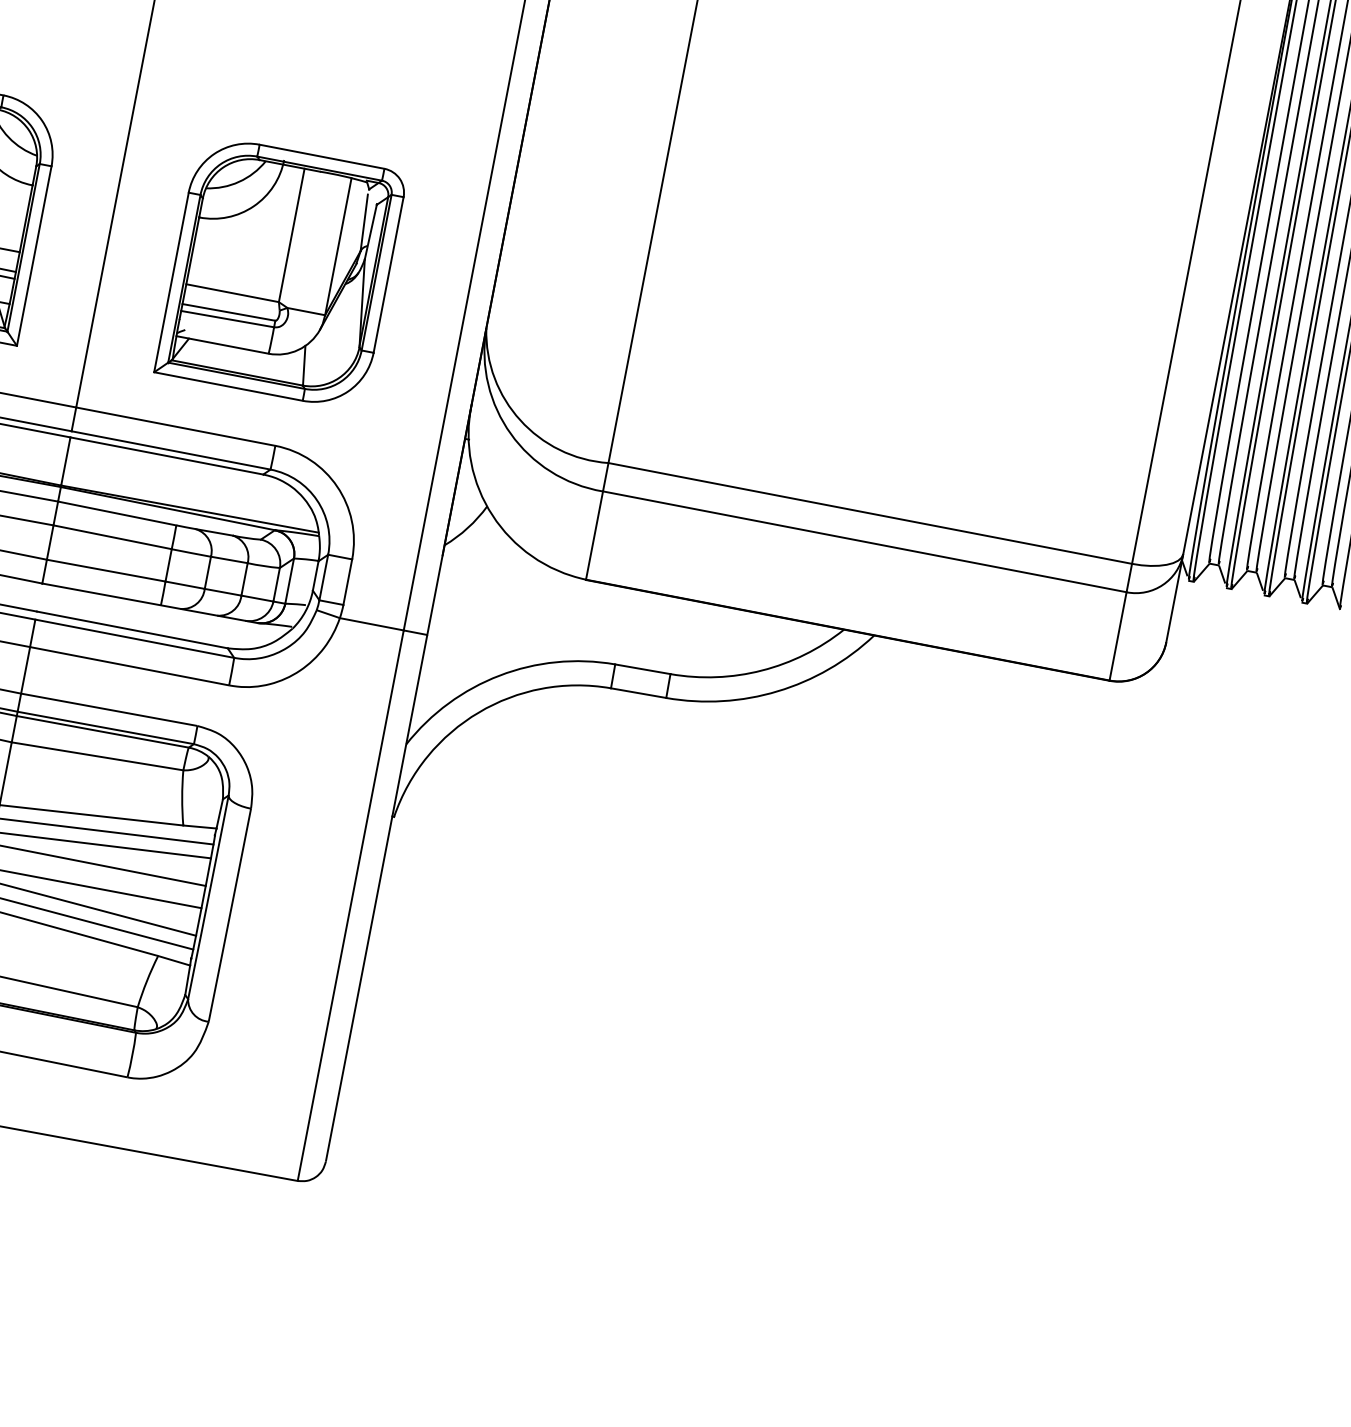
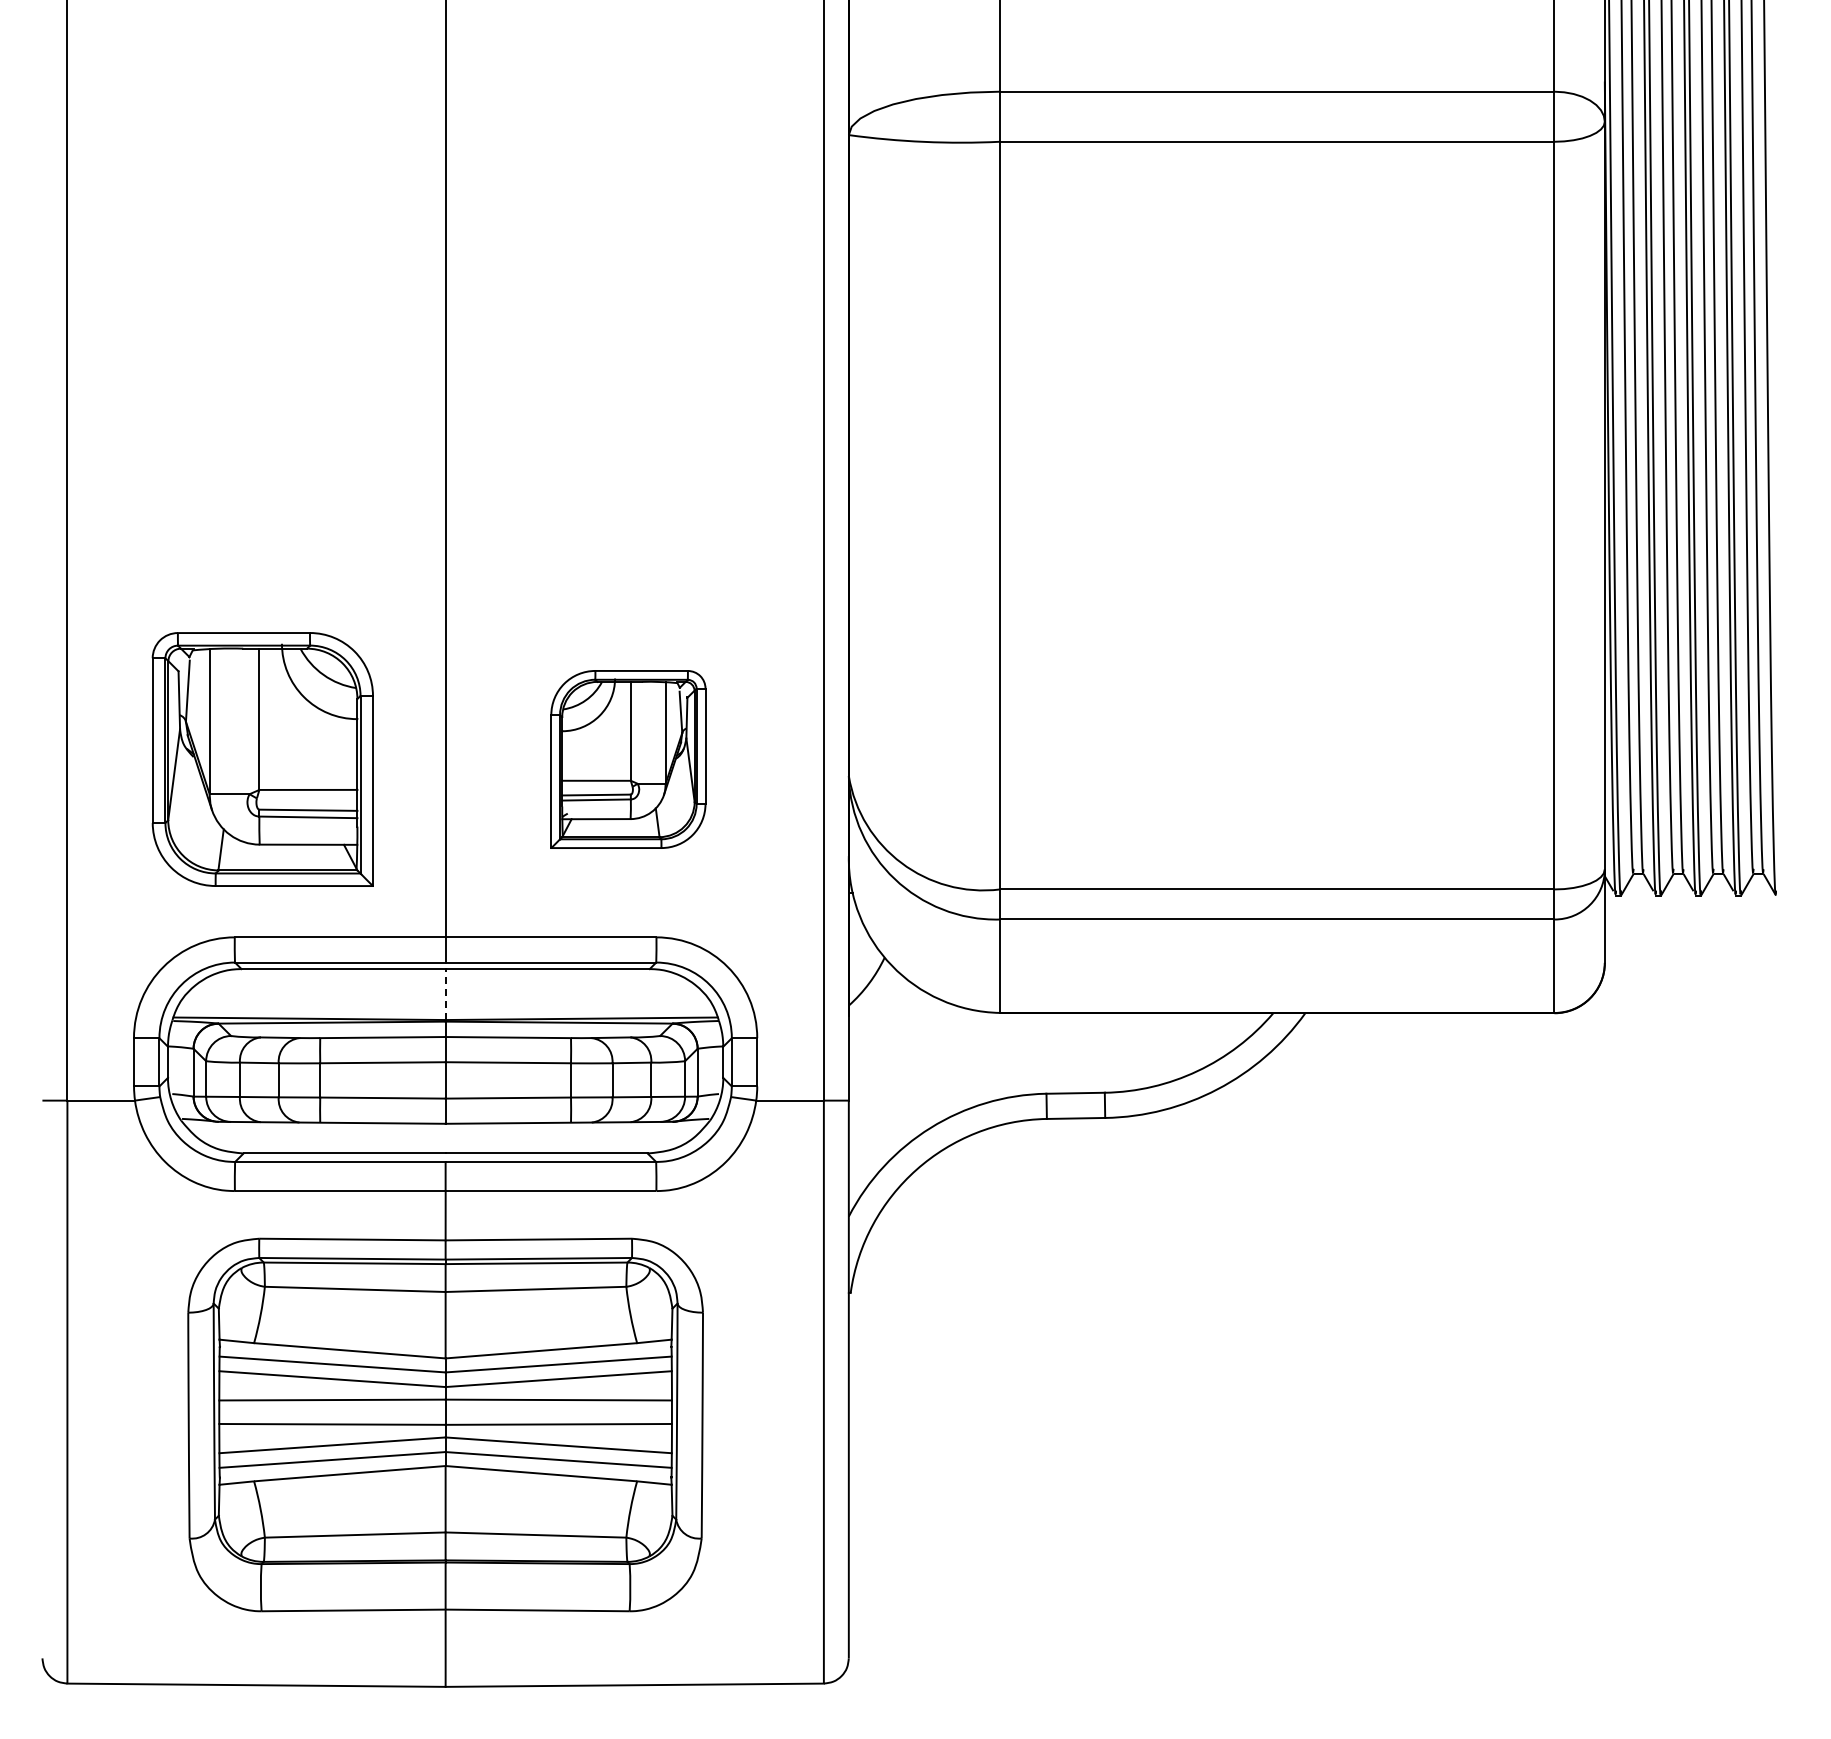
part: (281, 272) -> (628, 759), size x0.7
line: (65, 461) -> (445, 994), solid -> dashed

